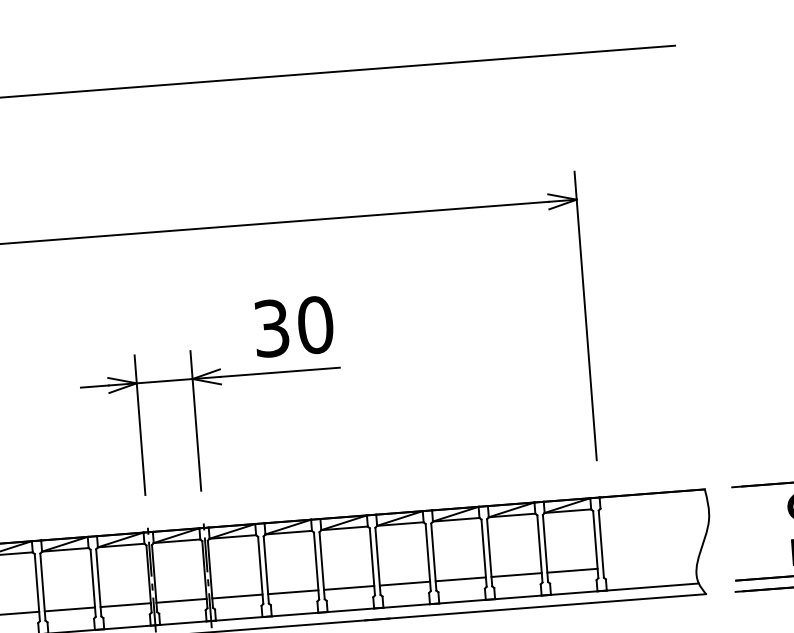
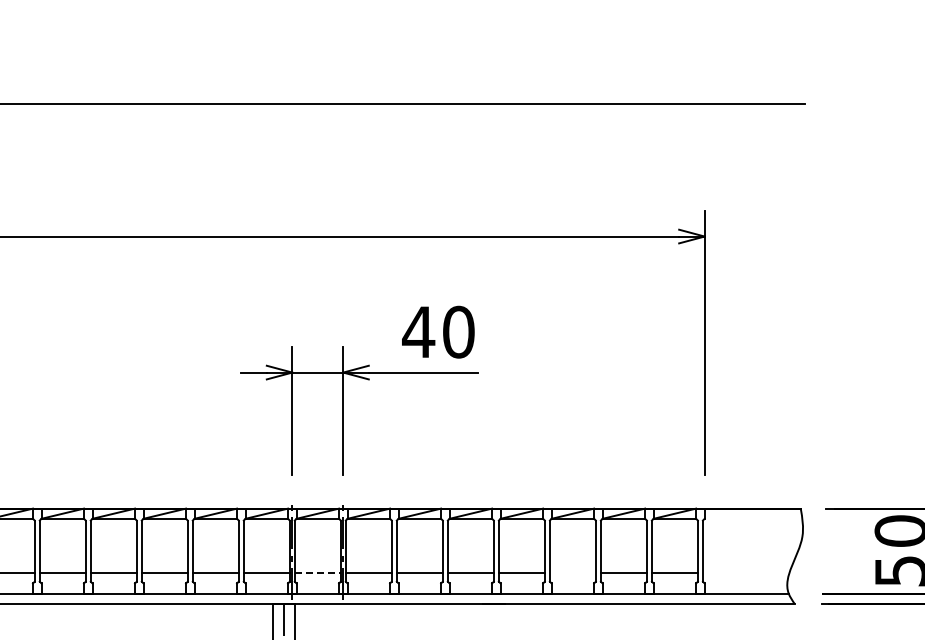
text: (271, 327) -> (418, 331), 30 -> 40
line: (460, 579) -> (572, 573), removed
line: (181, 601) -> (317, 573), solid -> dashed

